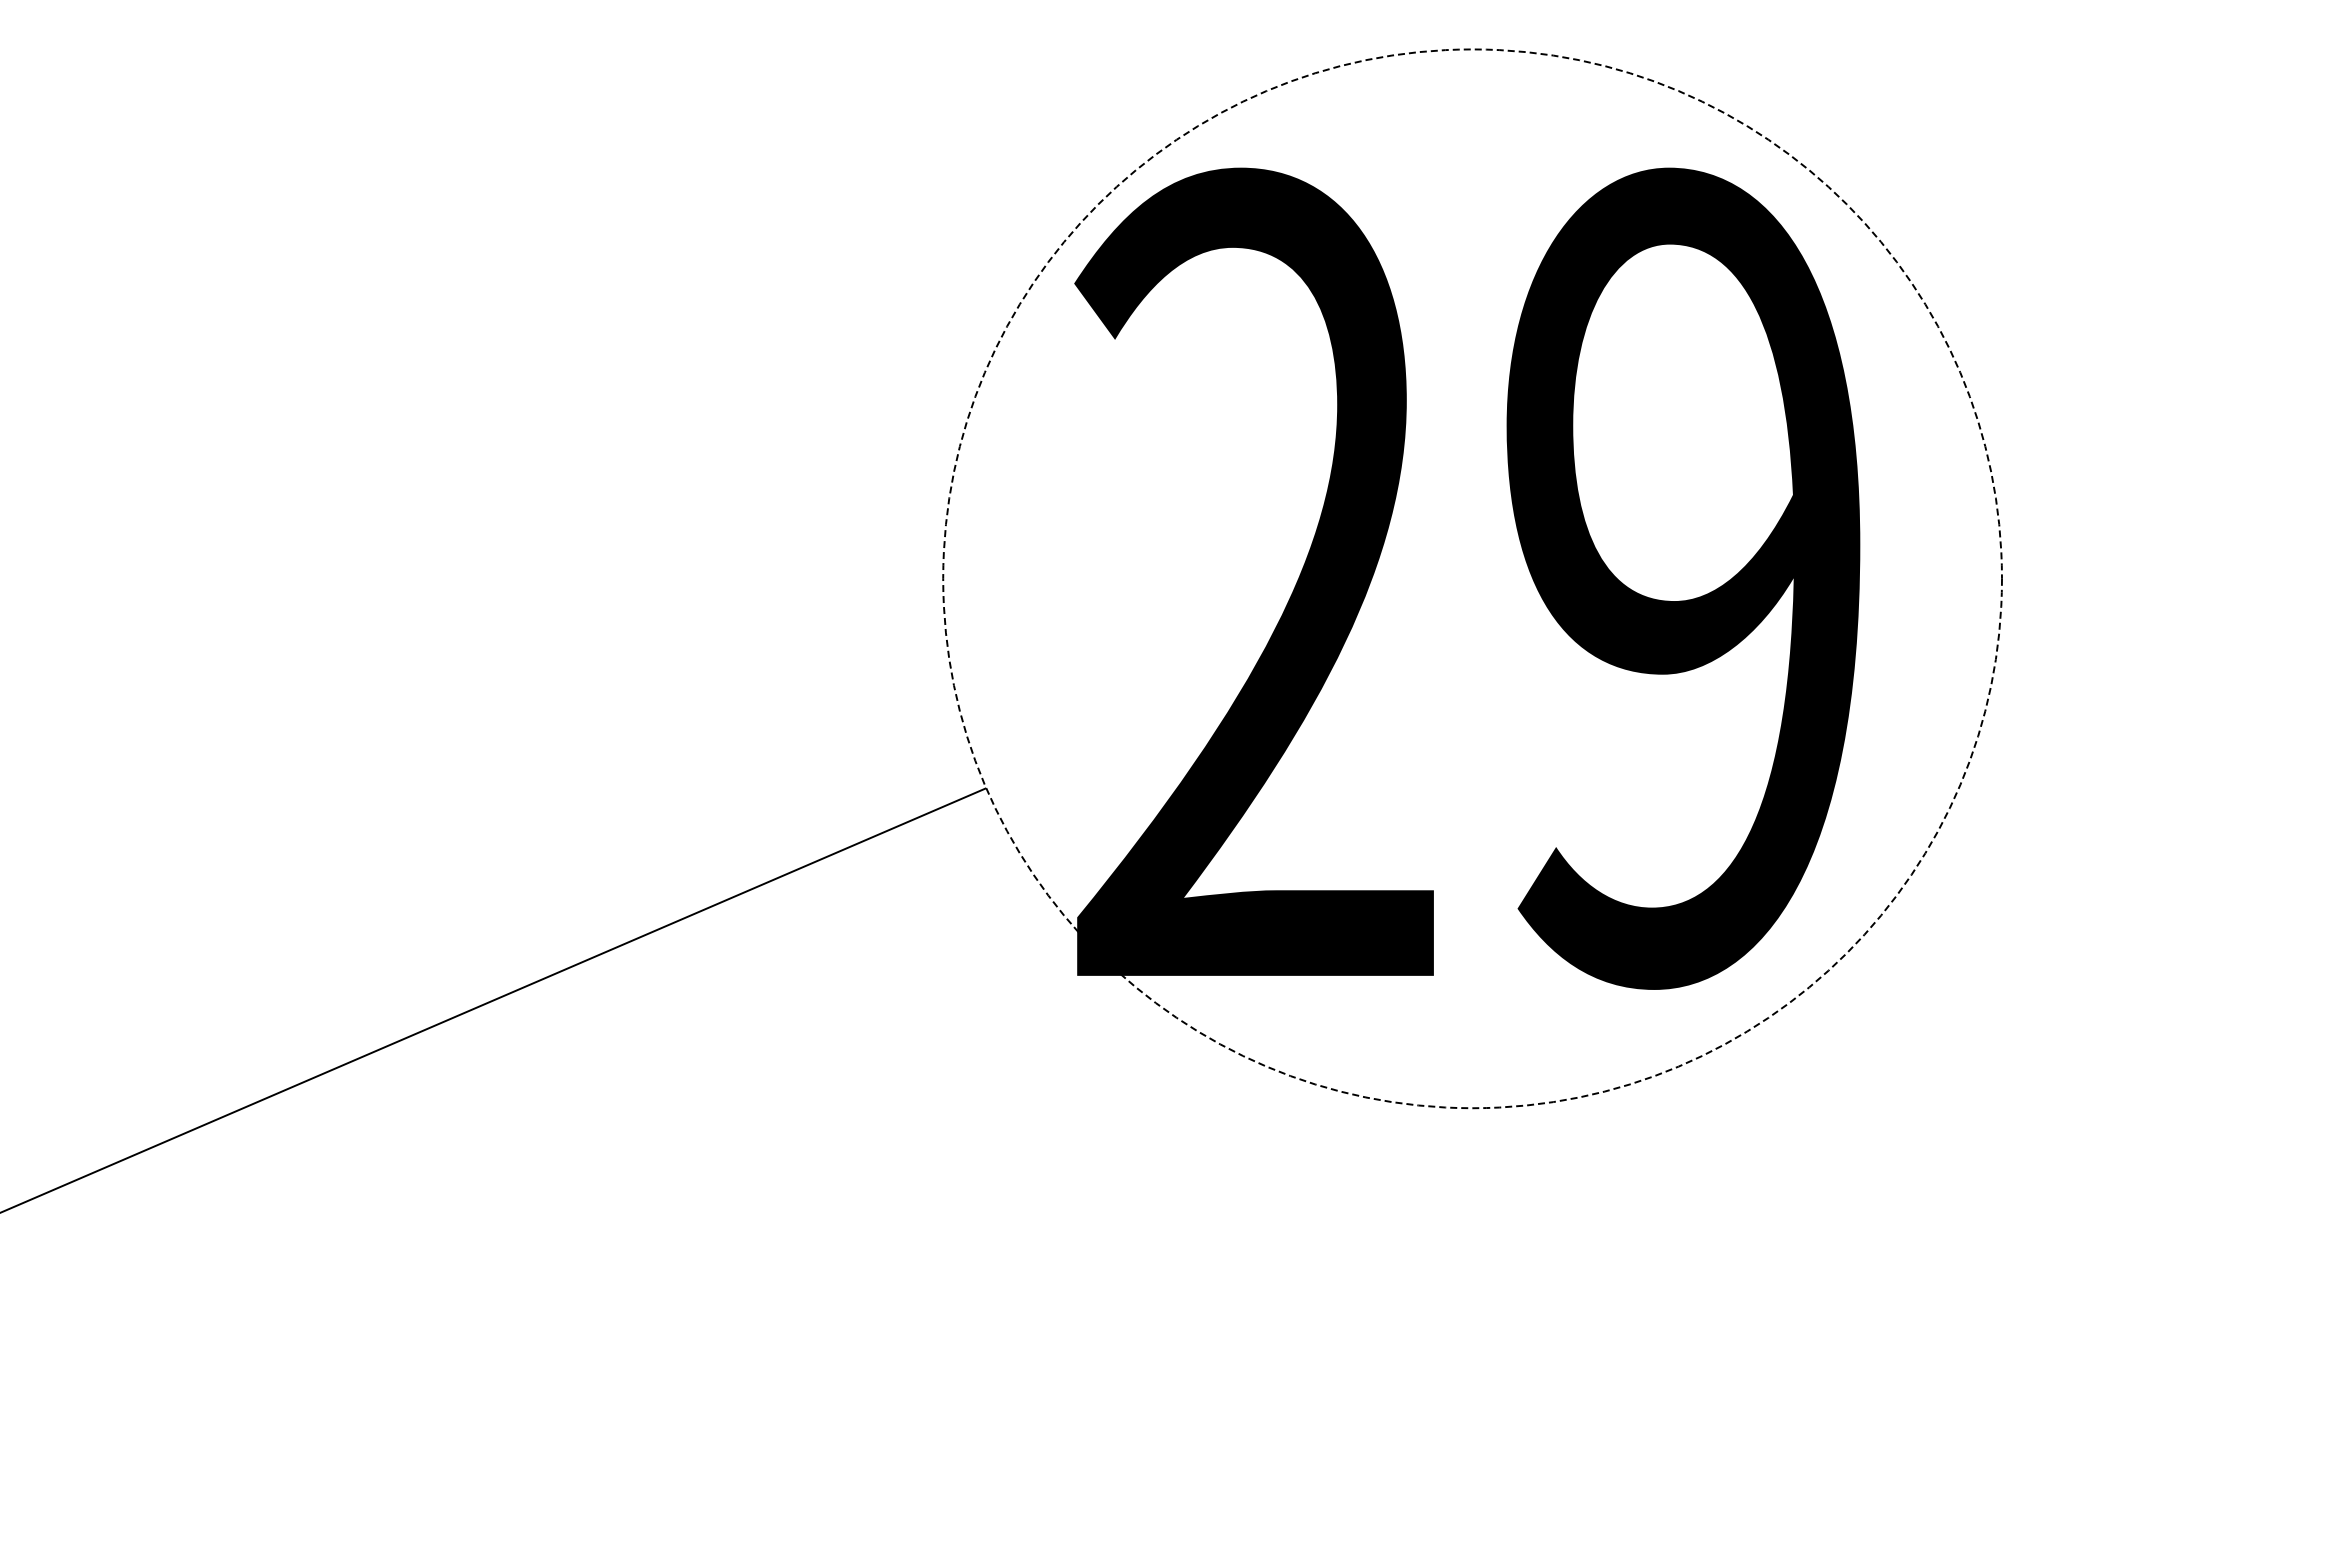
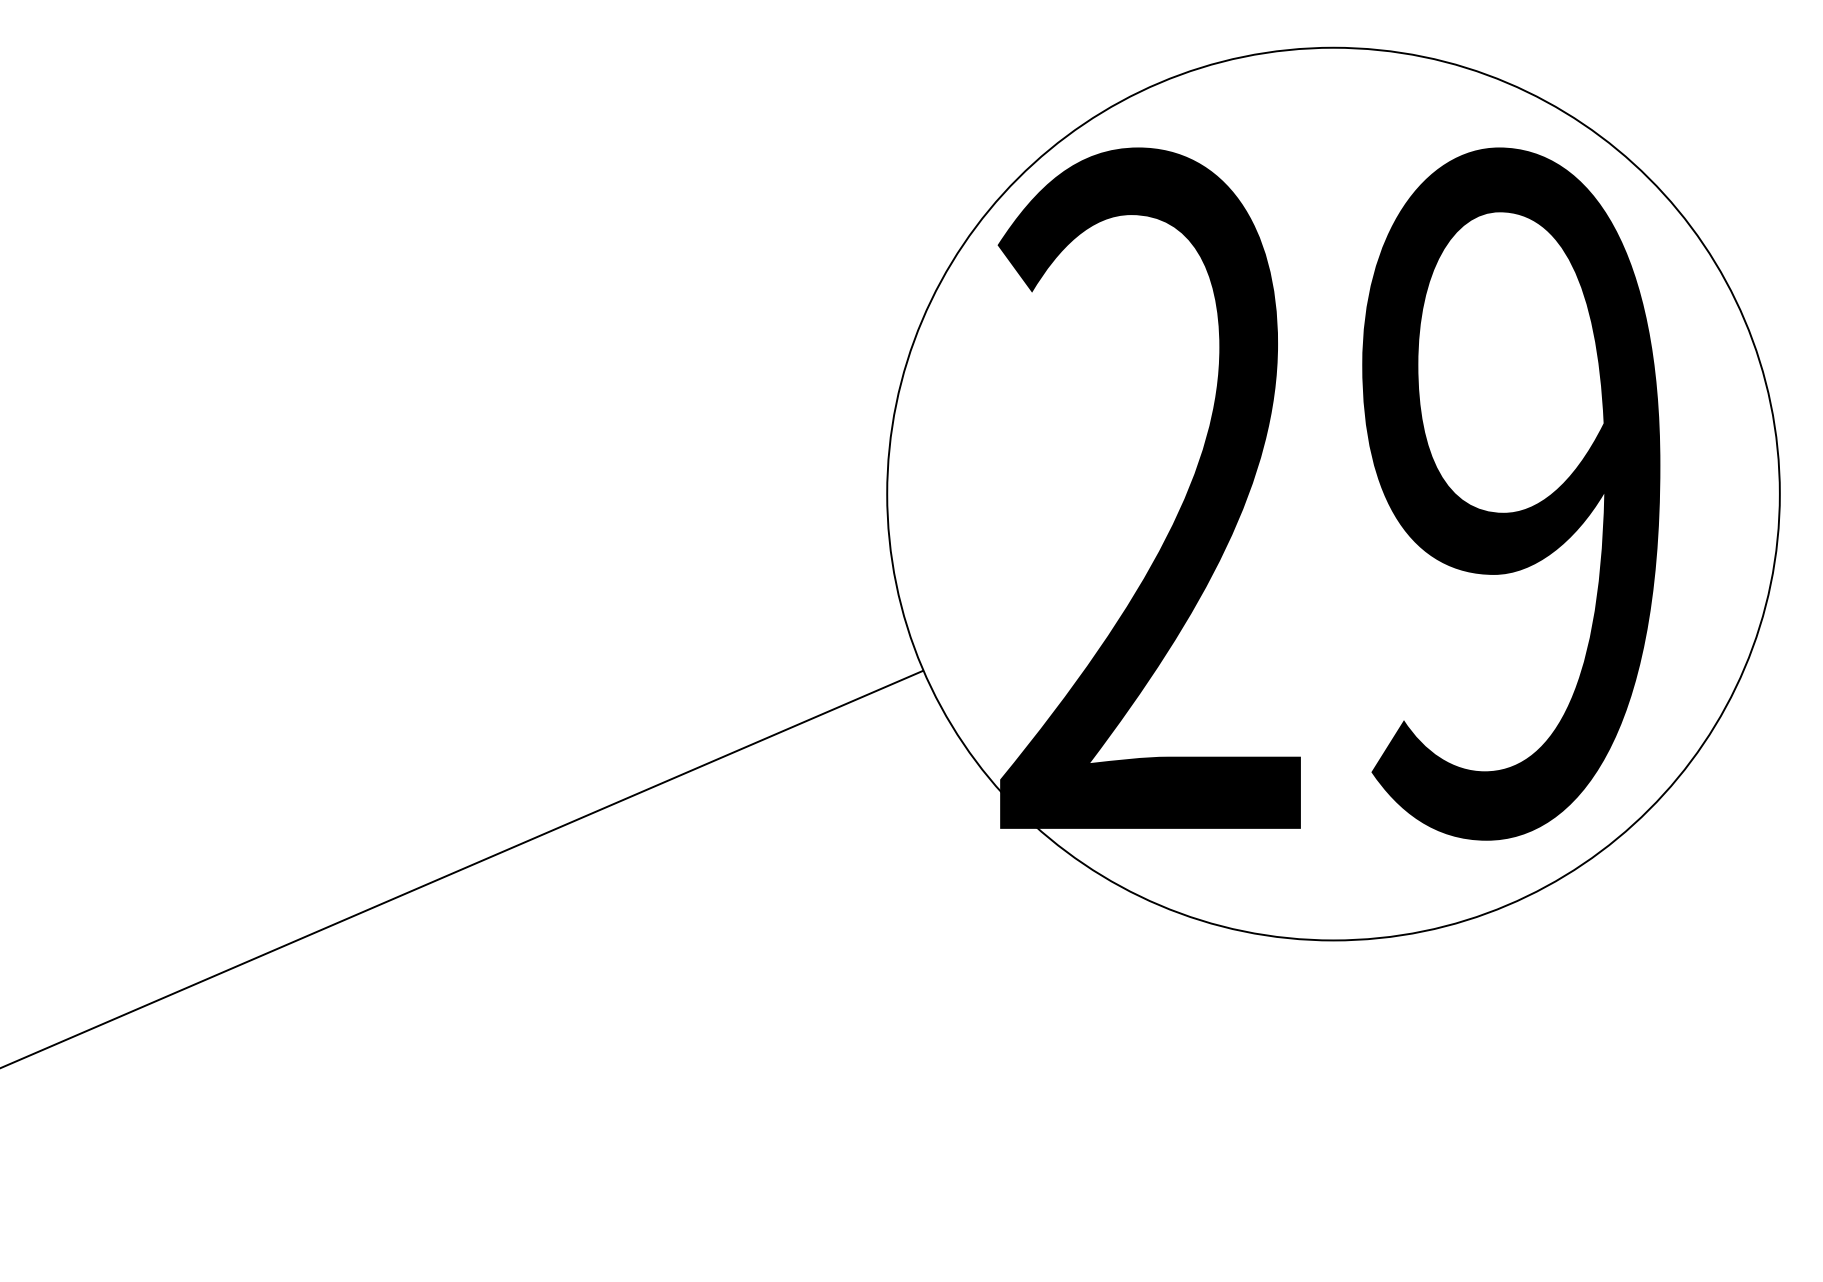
circle: (1472, 578) -> (1333, 493), dashed -> solid

